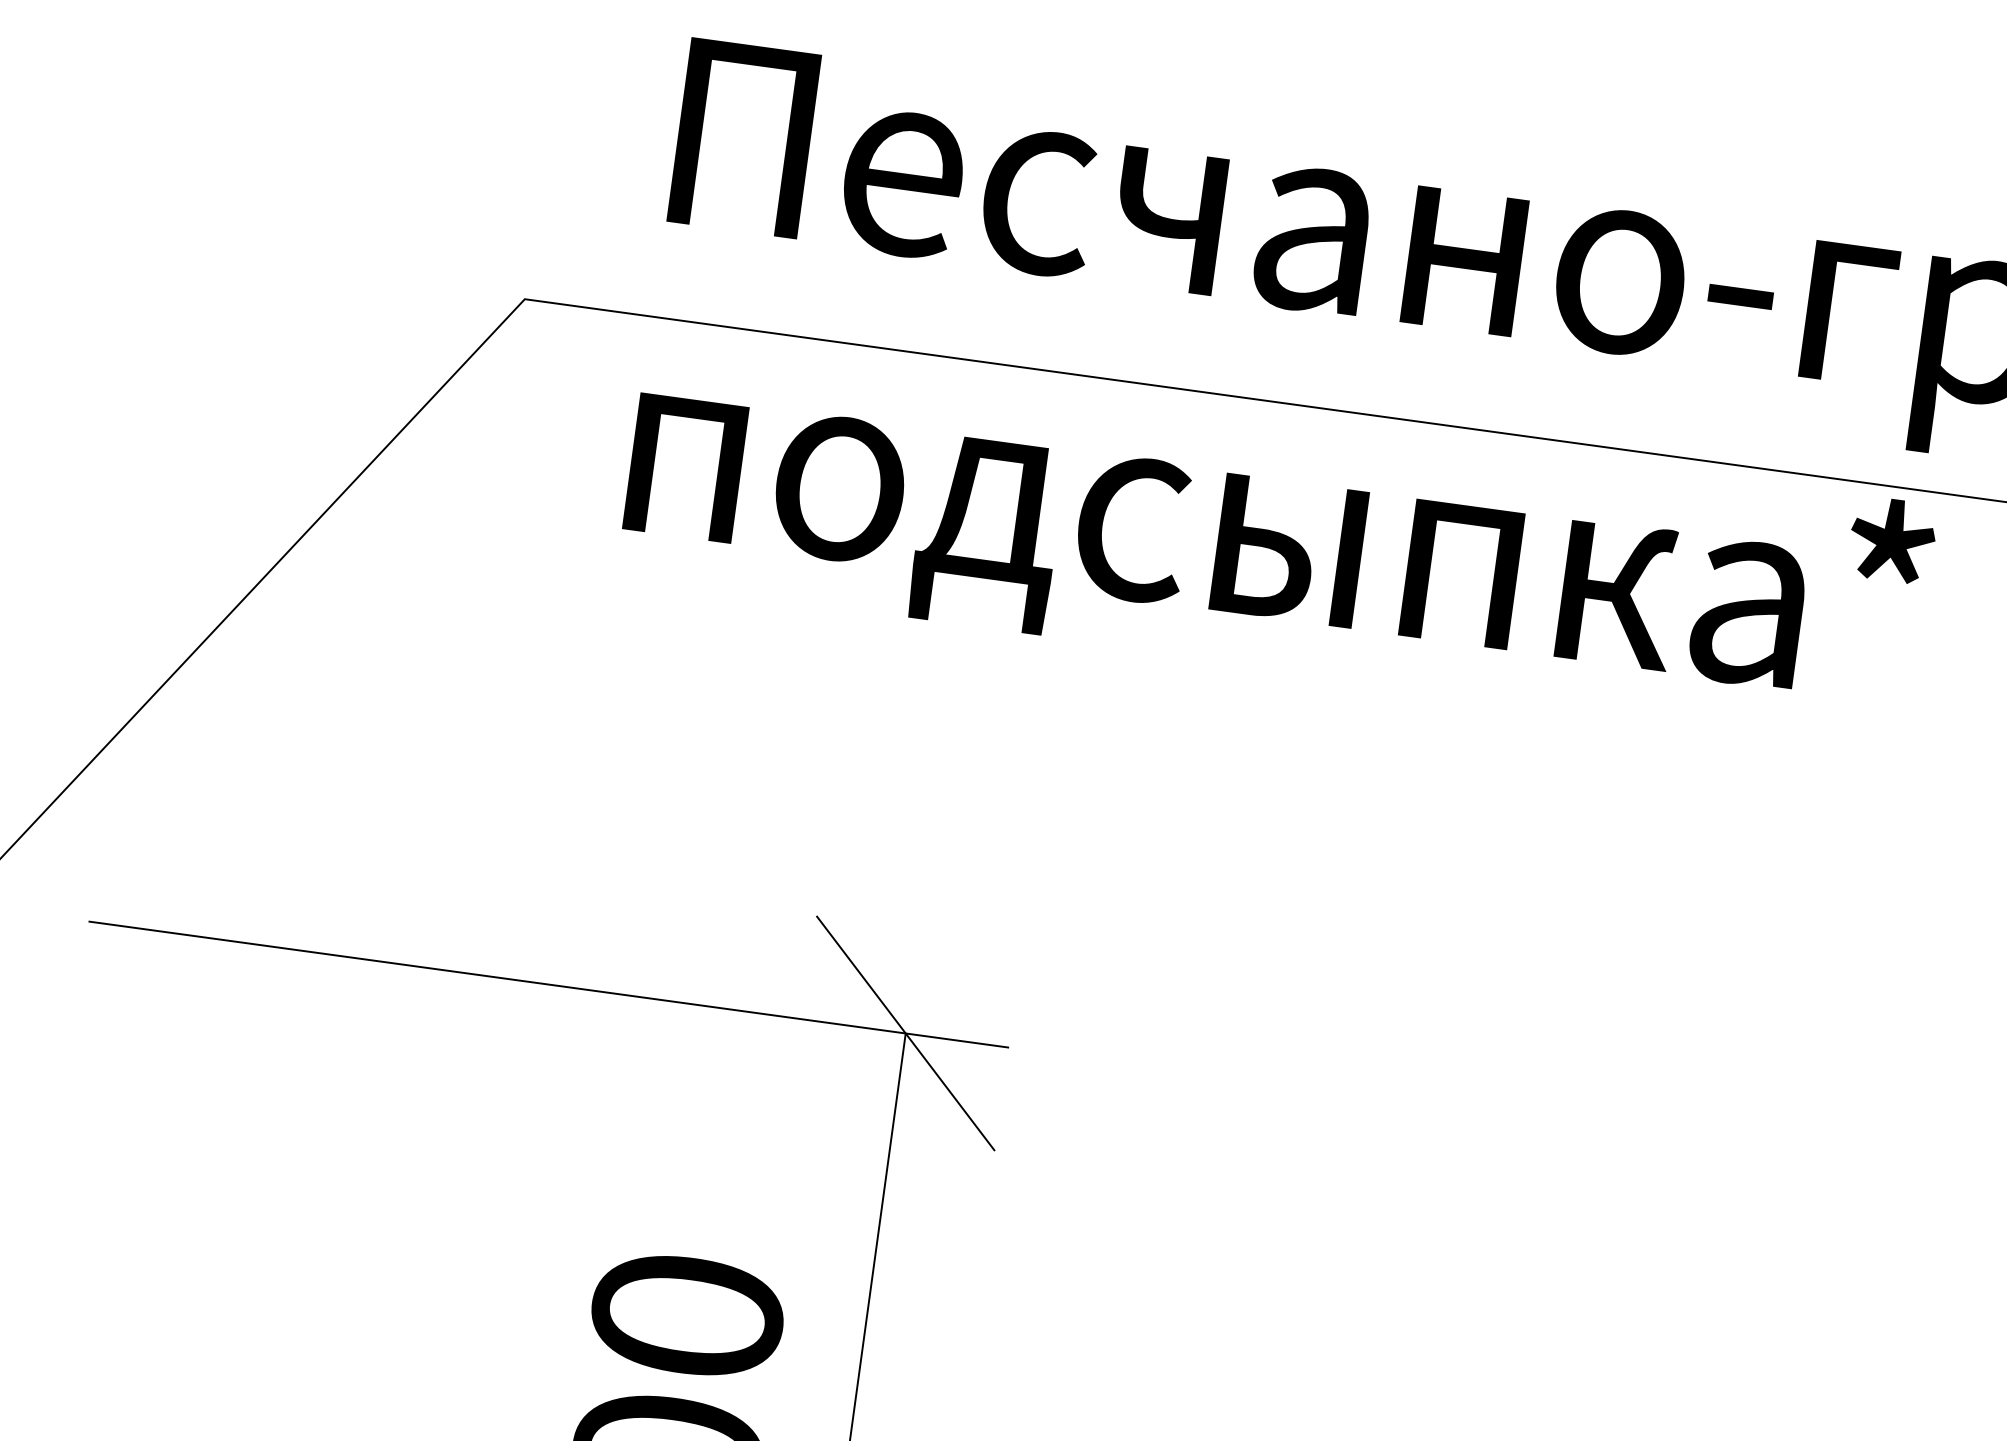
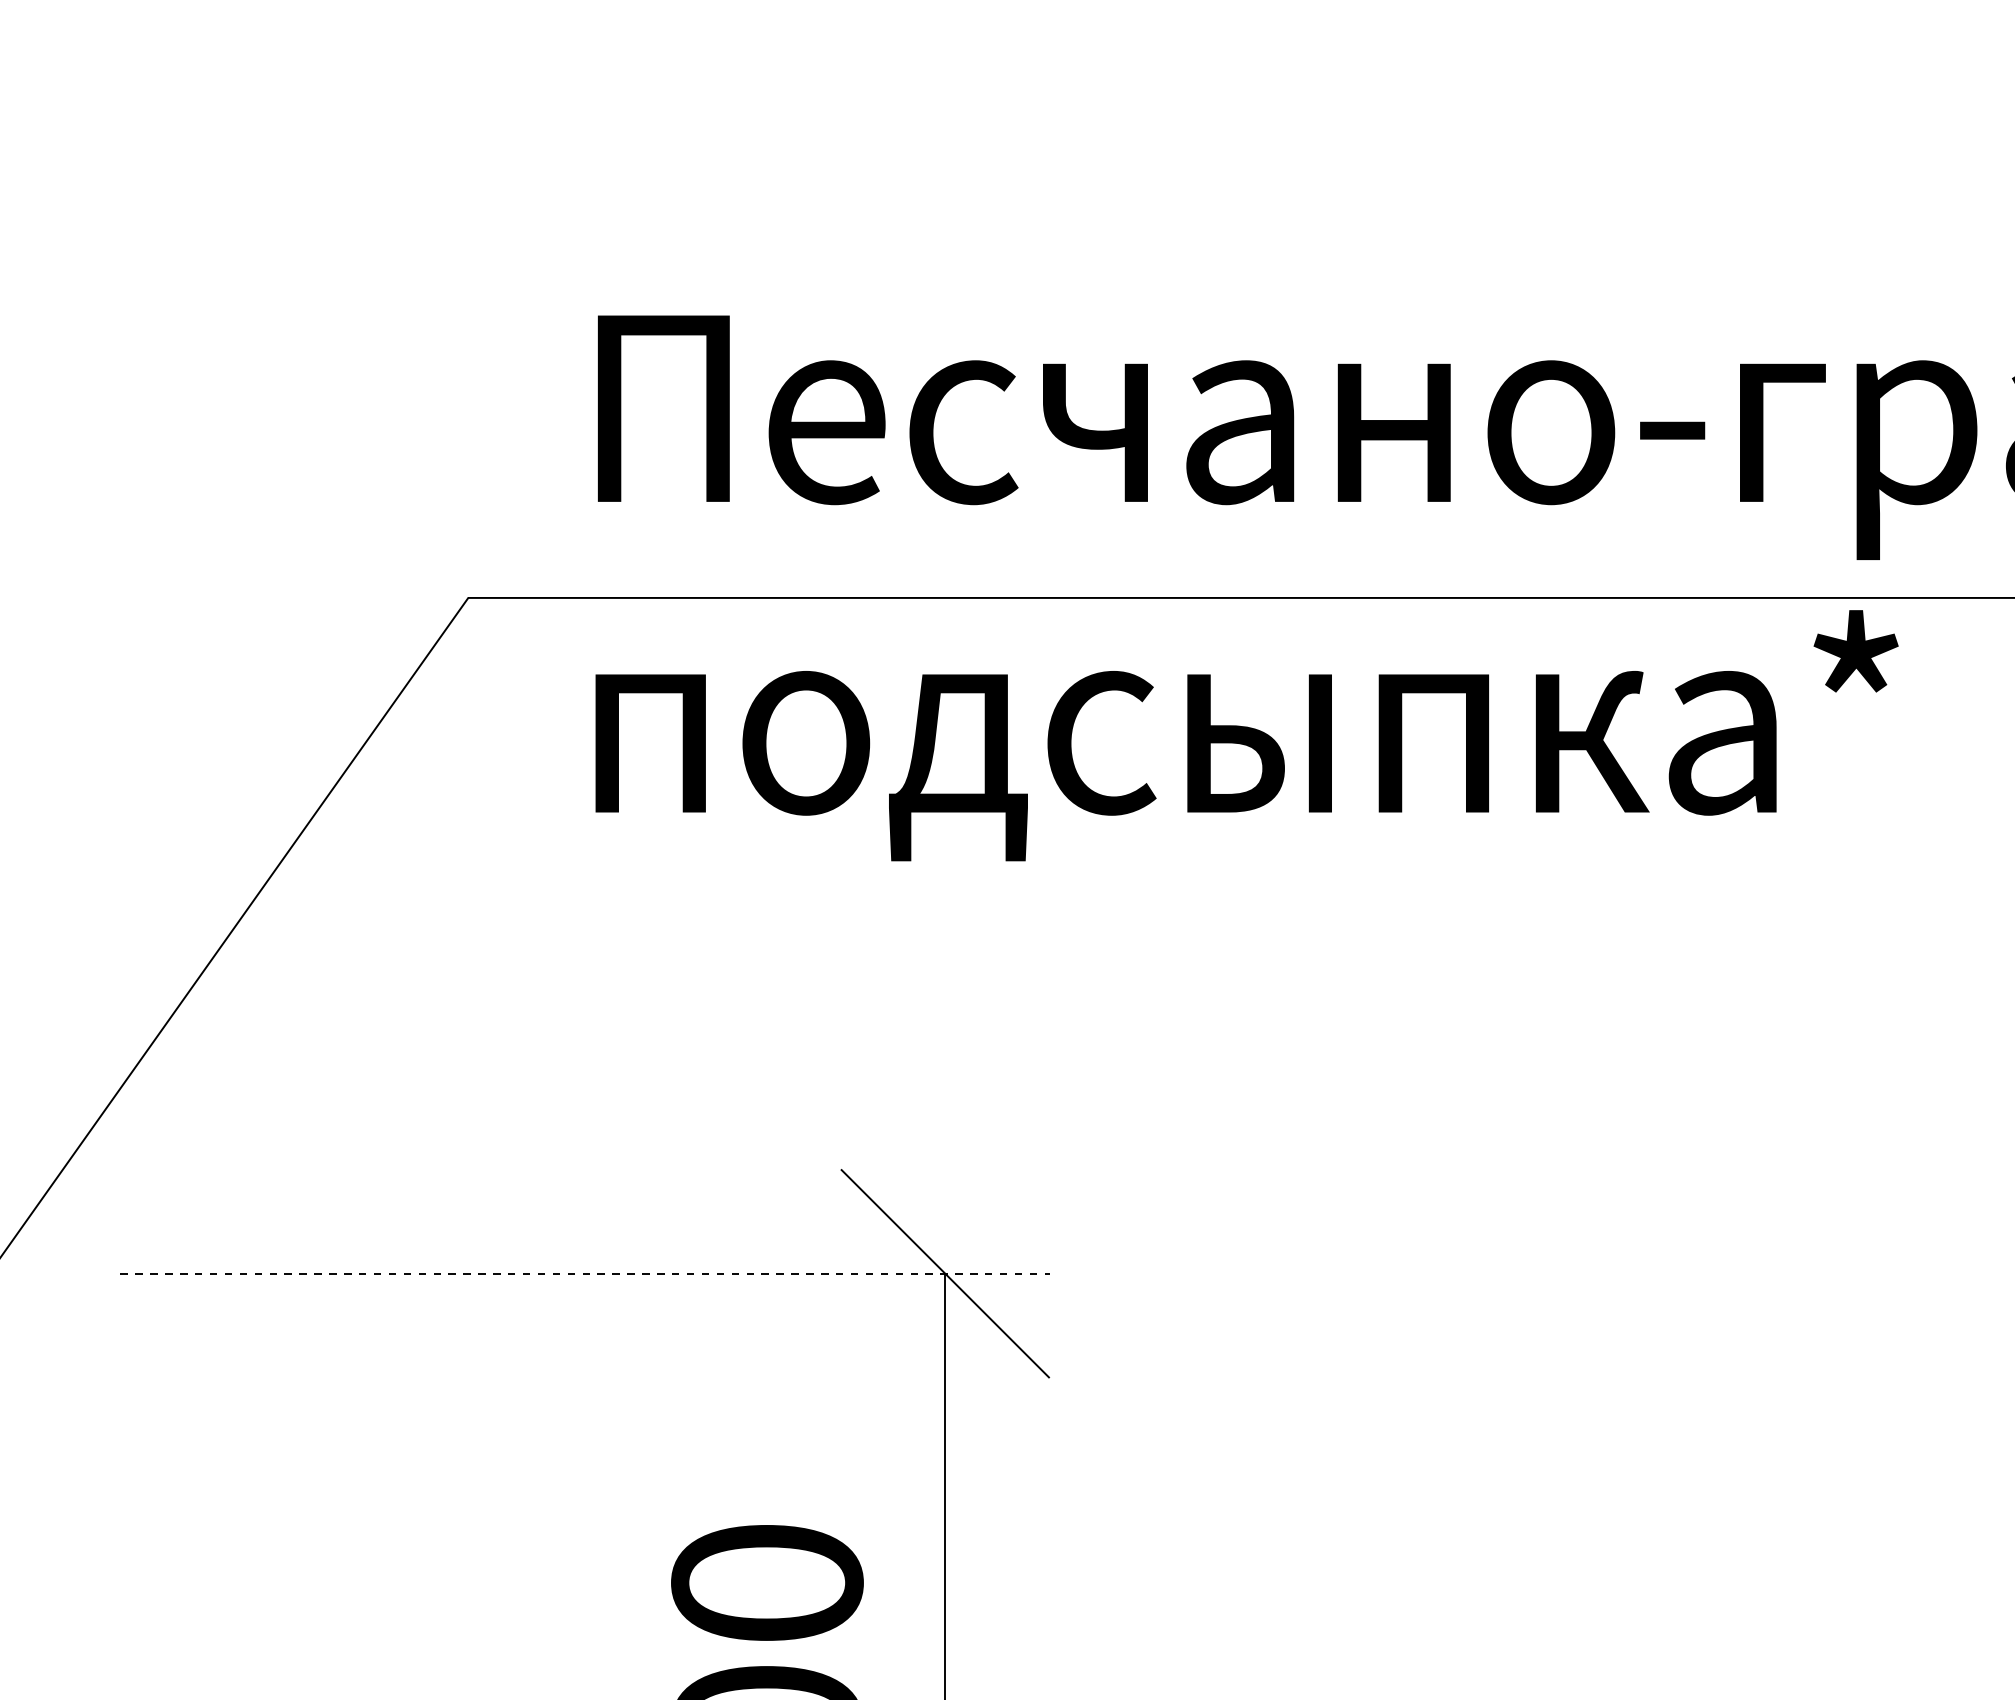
line: (549, 984) -> (585, 1273), solid -> dashed

